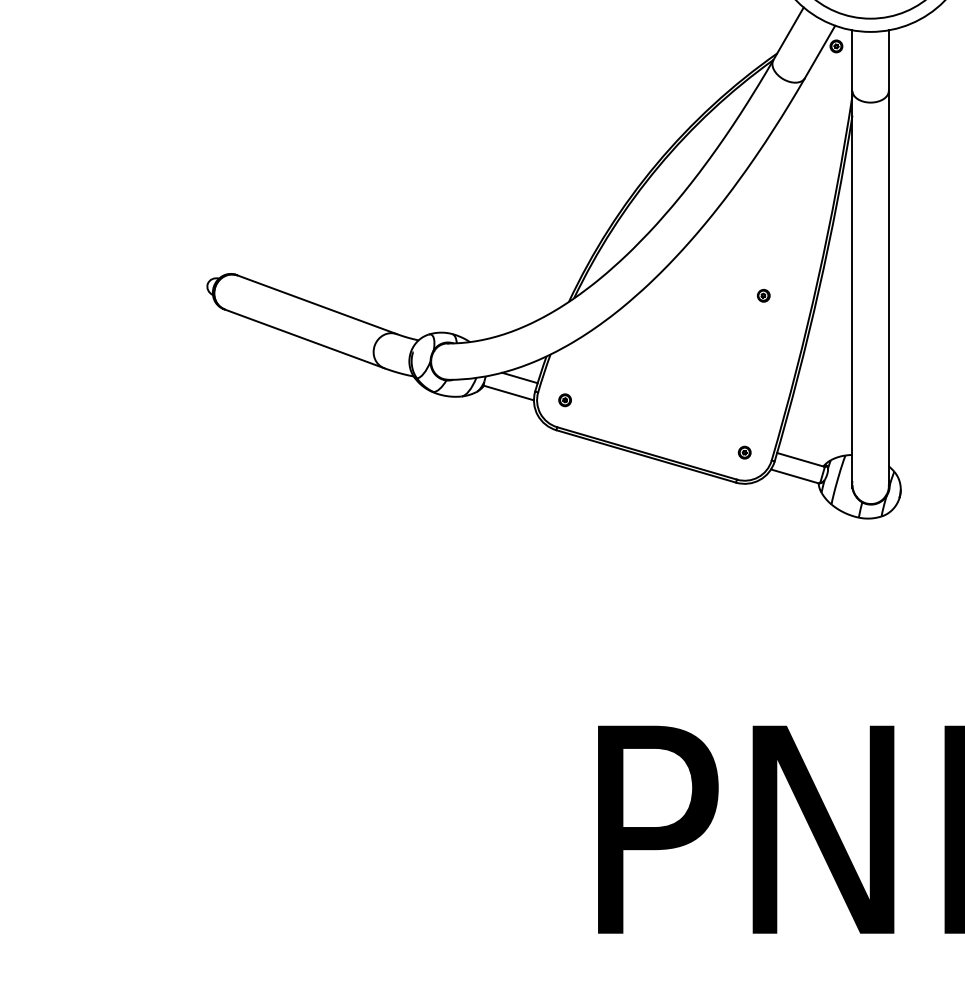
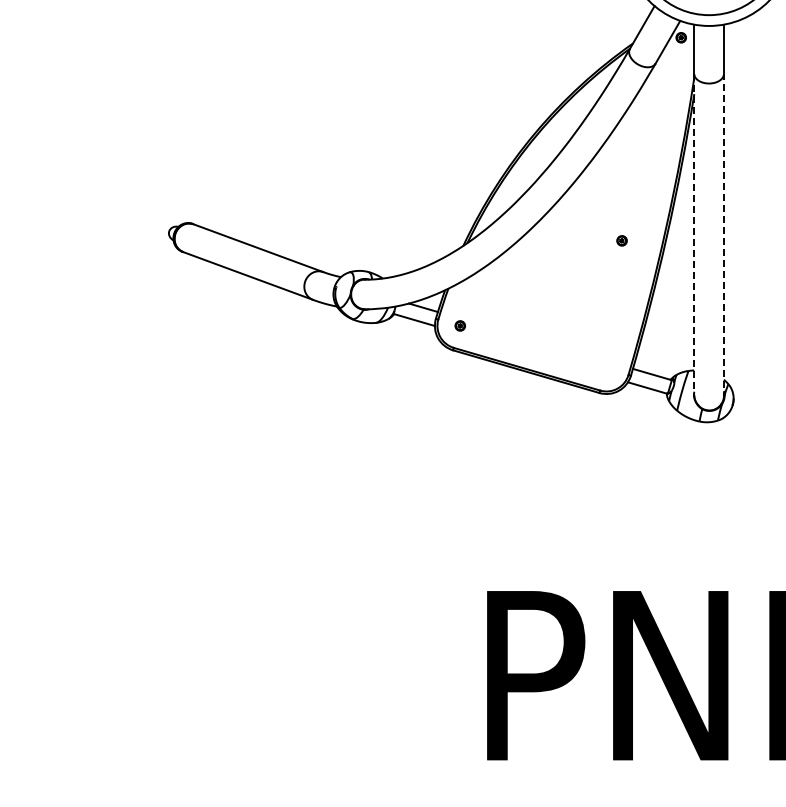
line: (852, 289) -> (694, 235), solid -> dashed
line: (888, 289) -> (723, 235), solid -> dashed
part: (744, 452) -> (606, 368), removed

